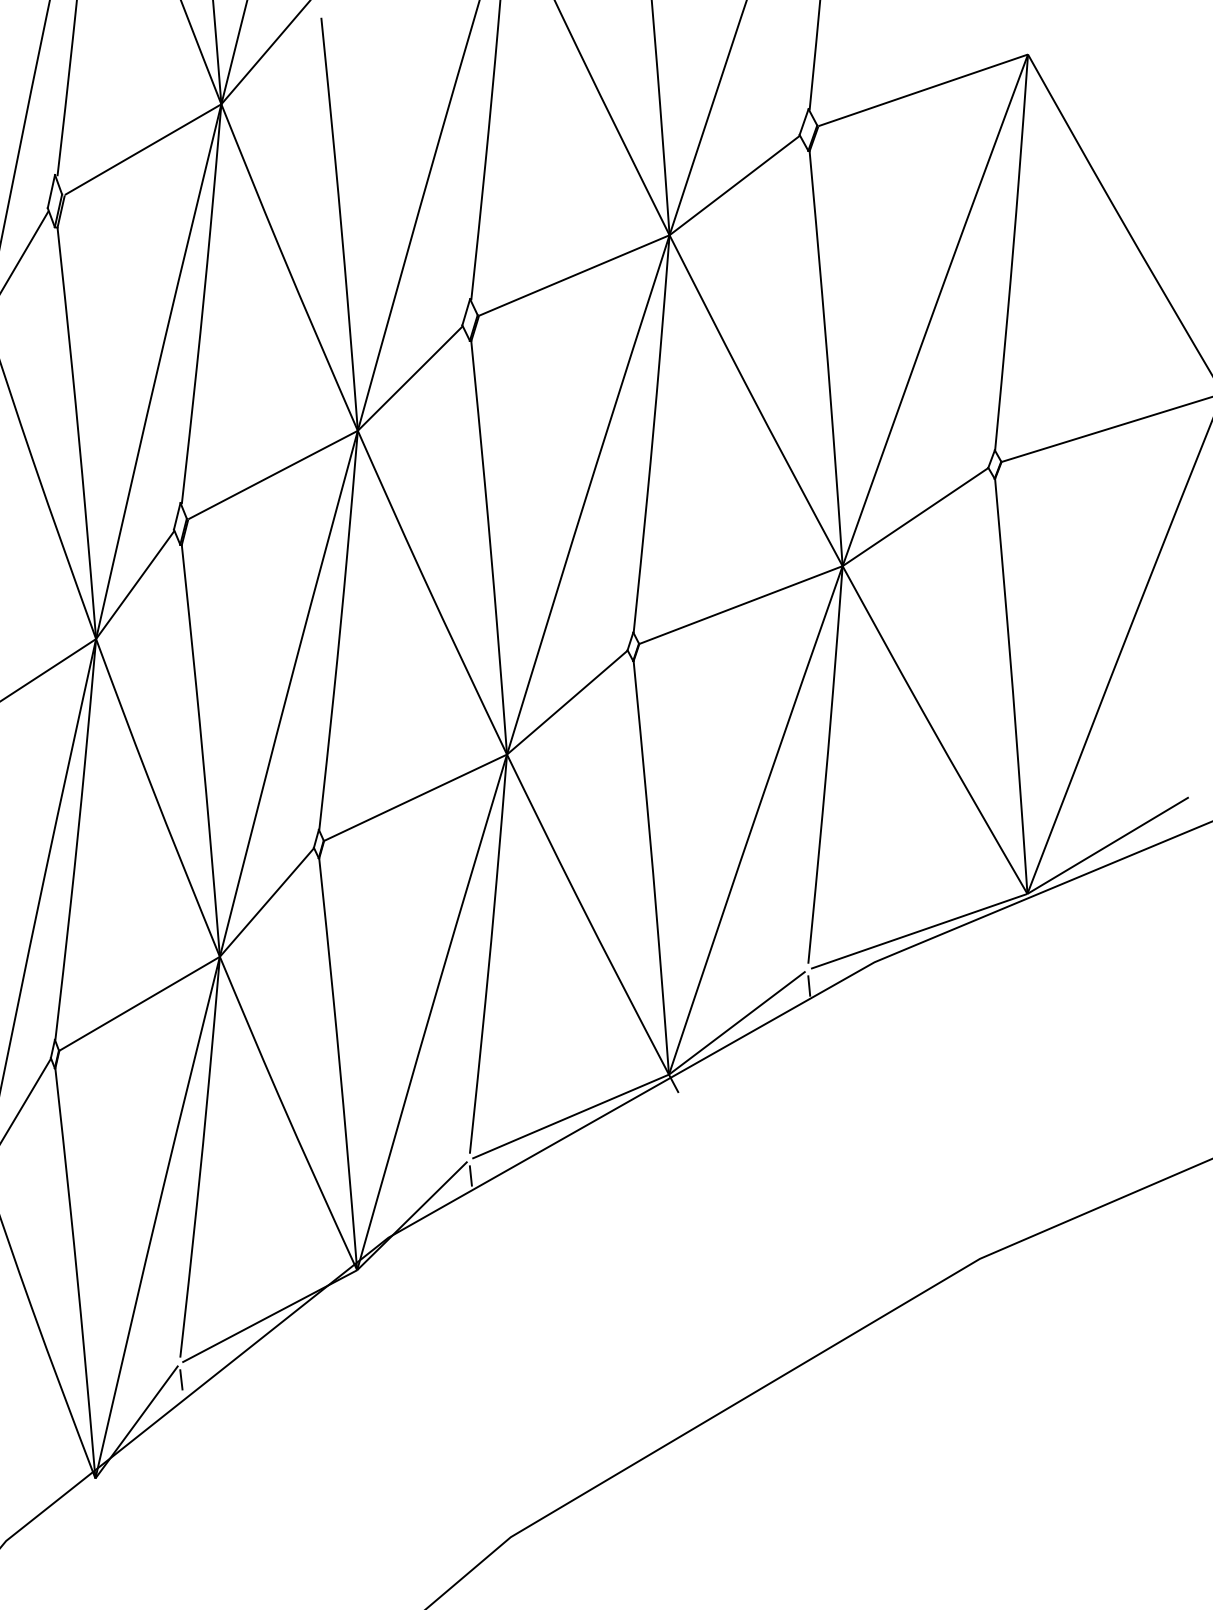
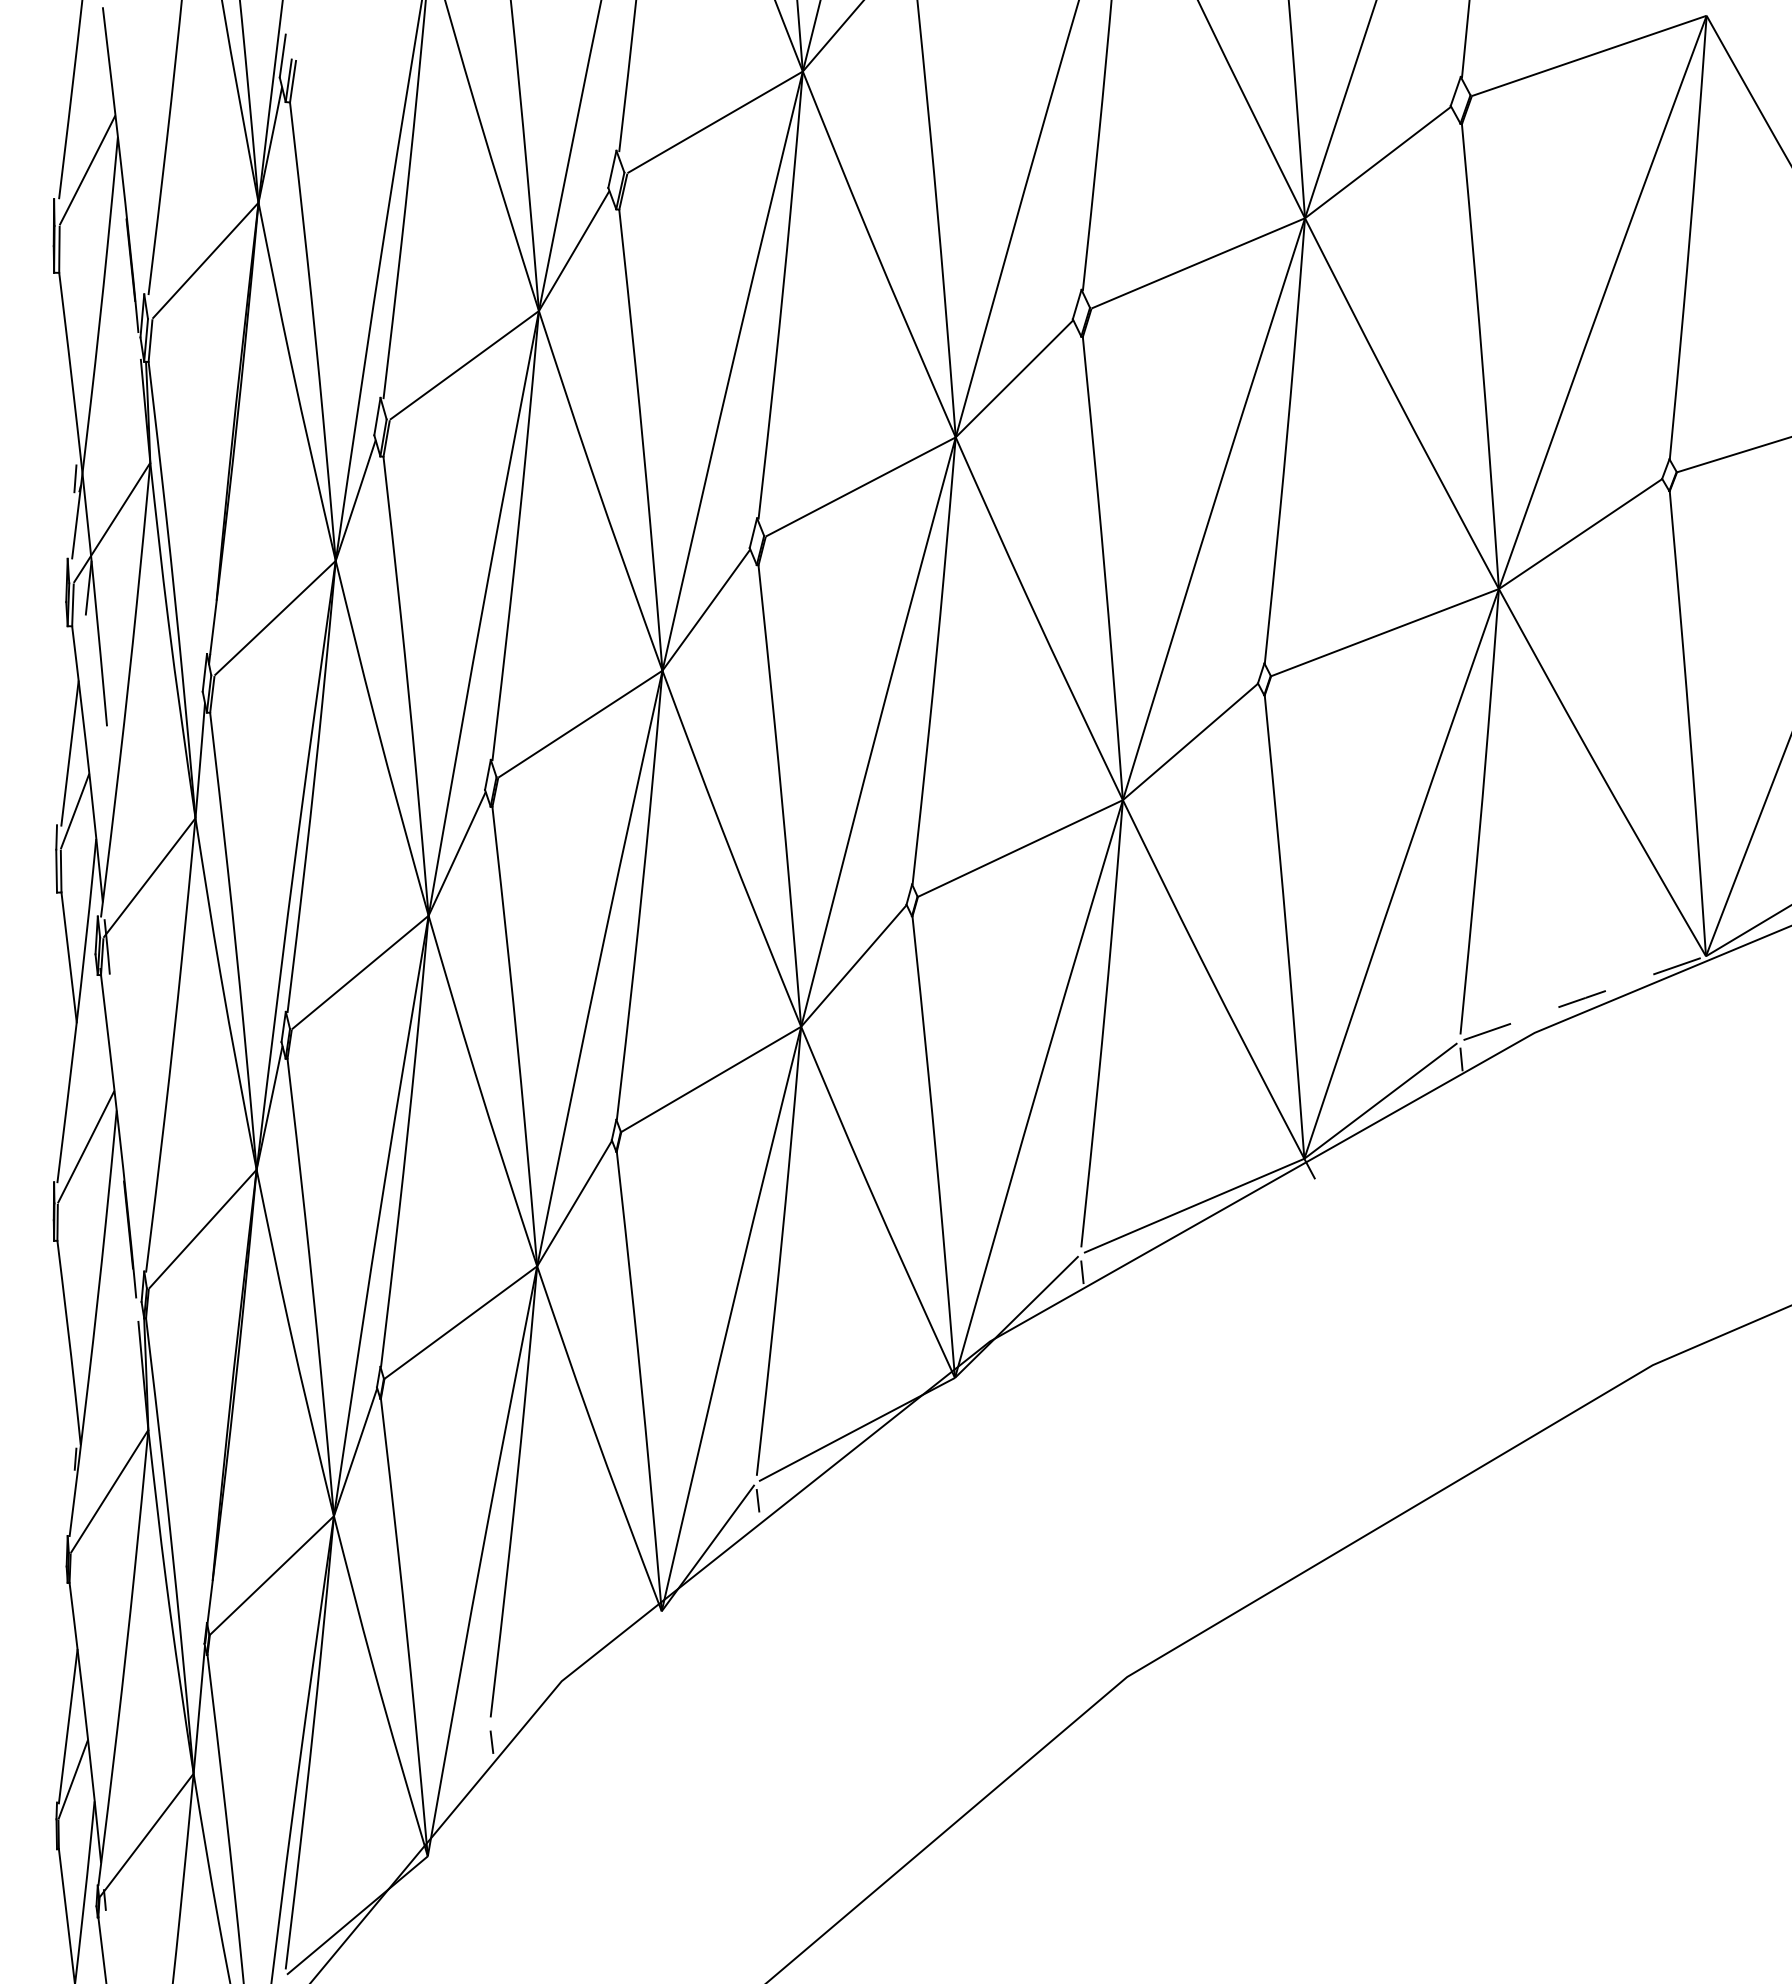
line: (919, 931) -> (1584, 998), solid -> dashed

